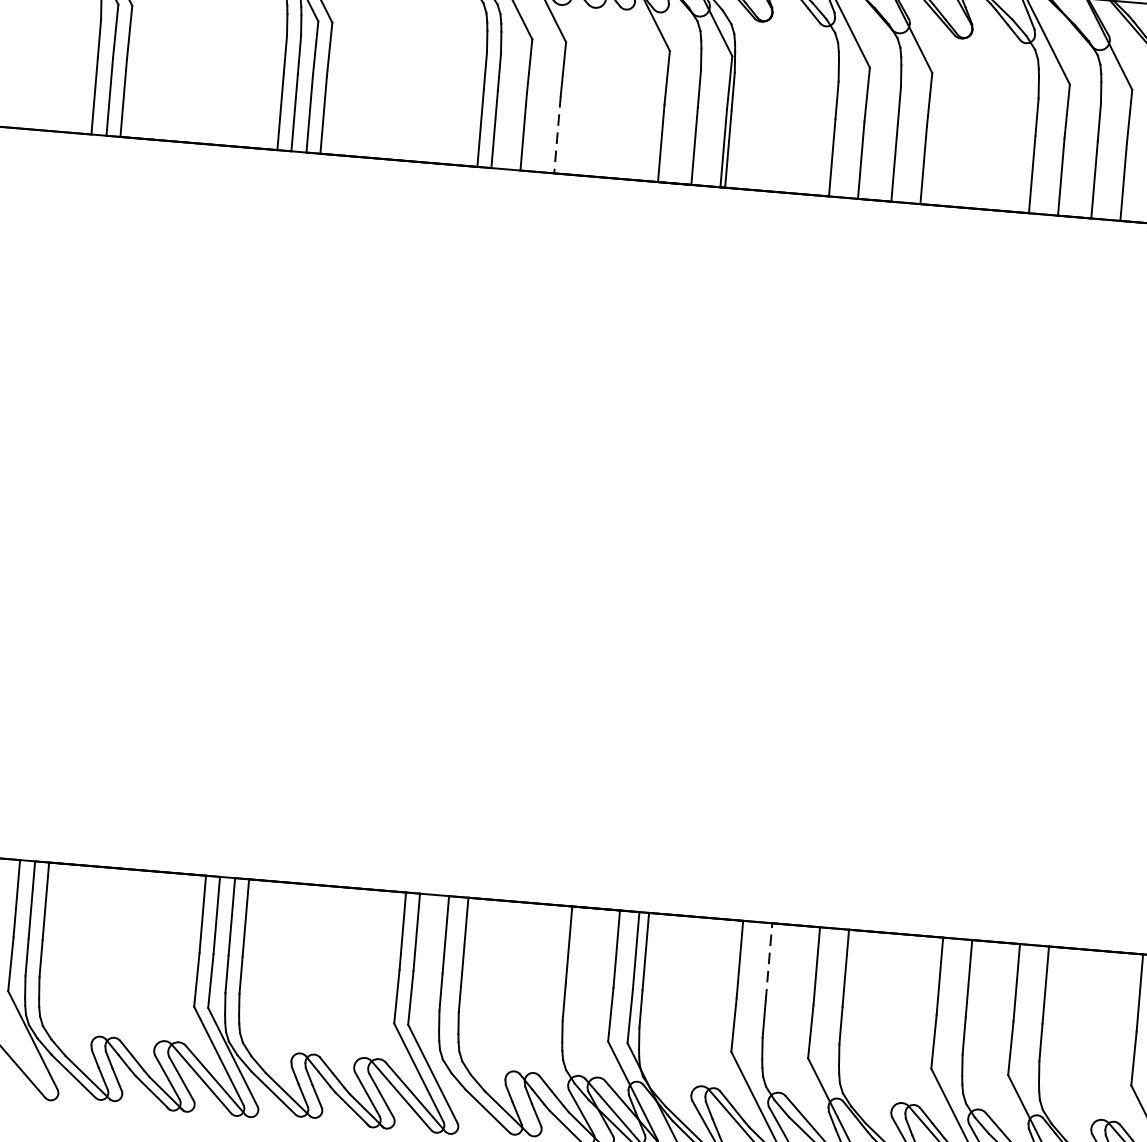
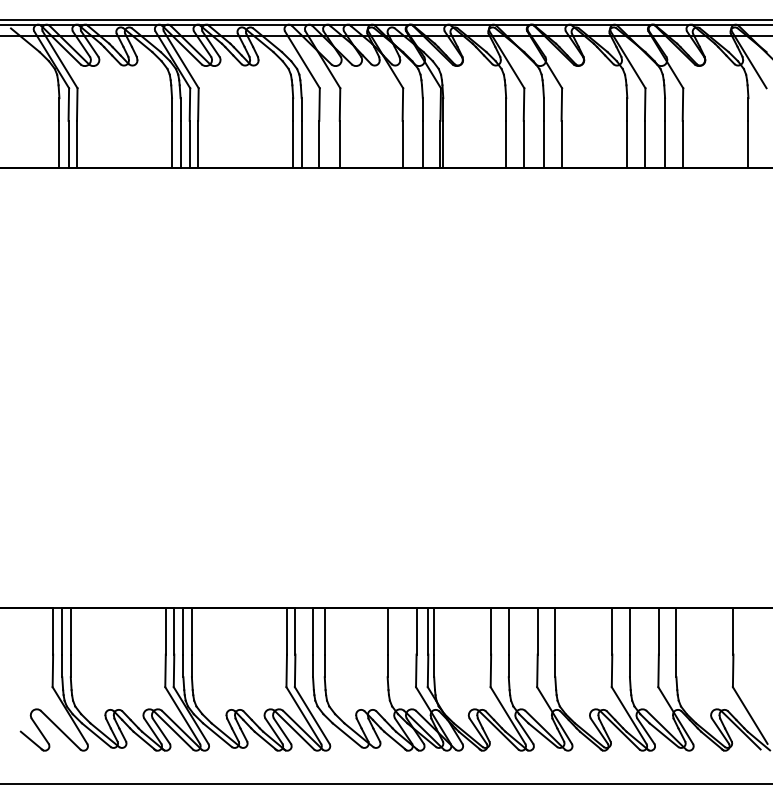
line: (557, 135) -> (339, 144), dashed -> solid
line: (768, 960) -> (508, 630), dashed -> solid

